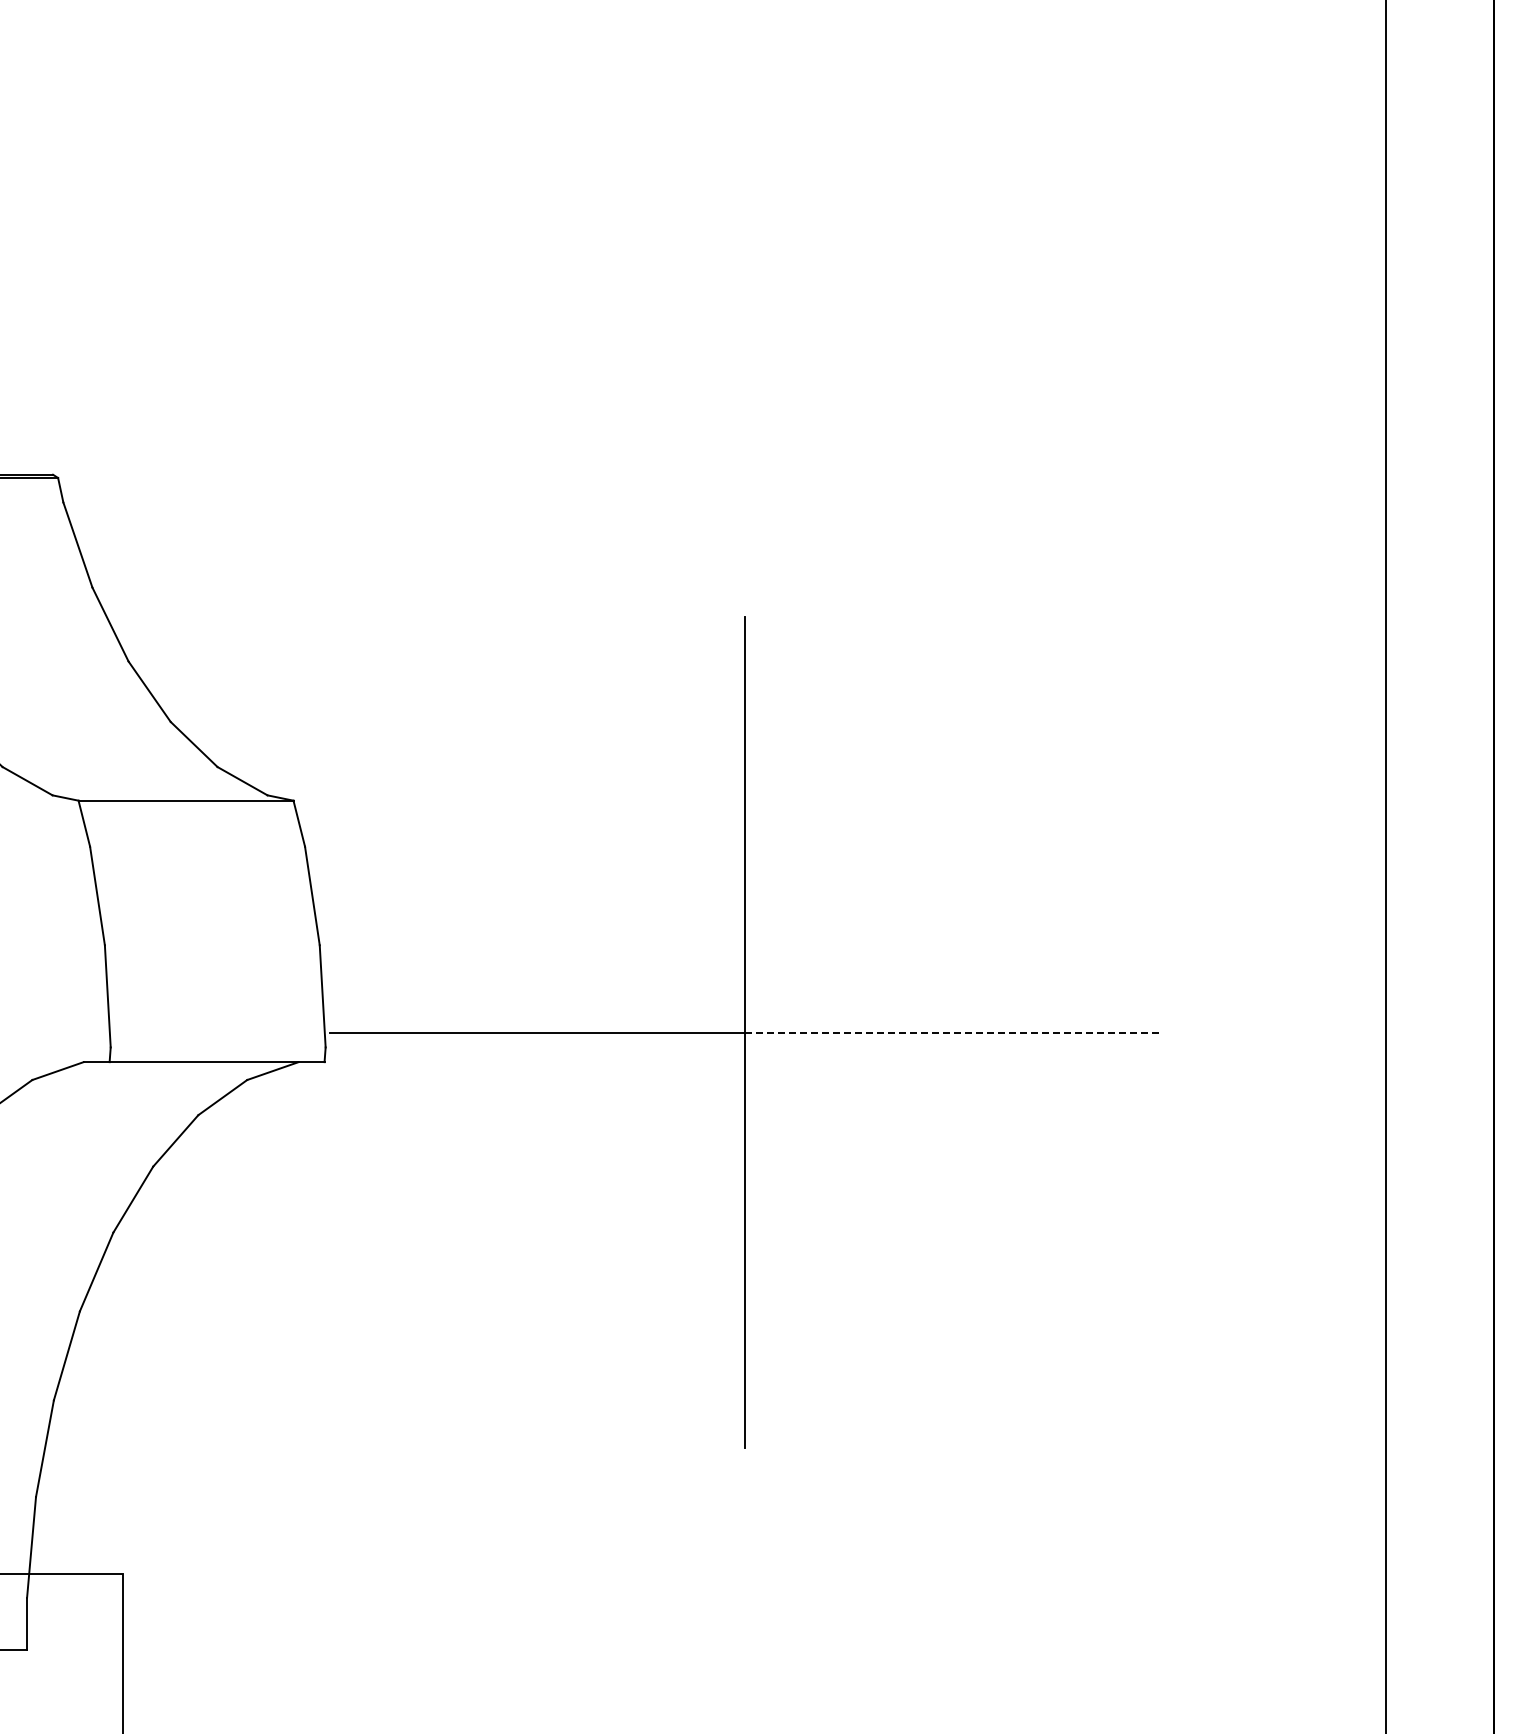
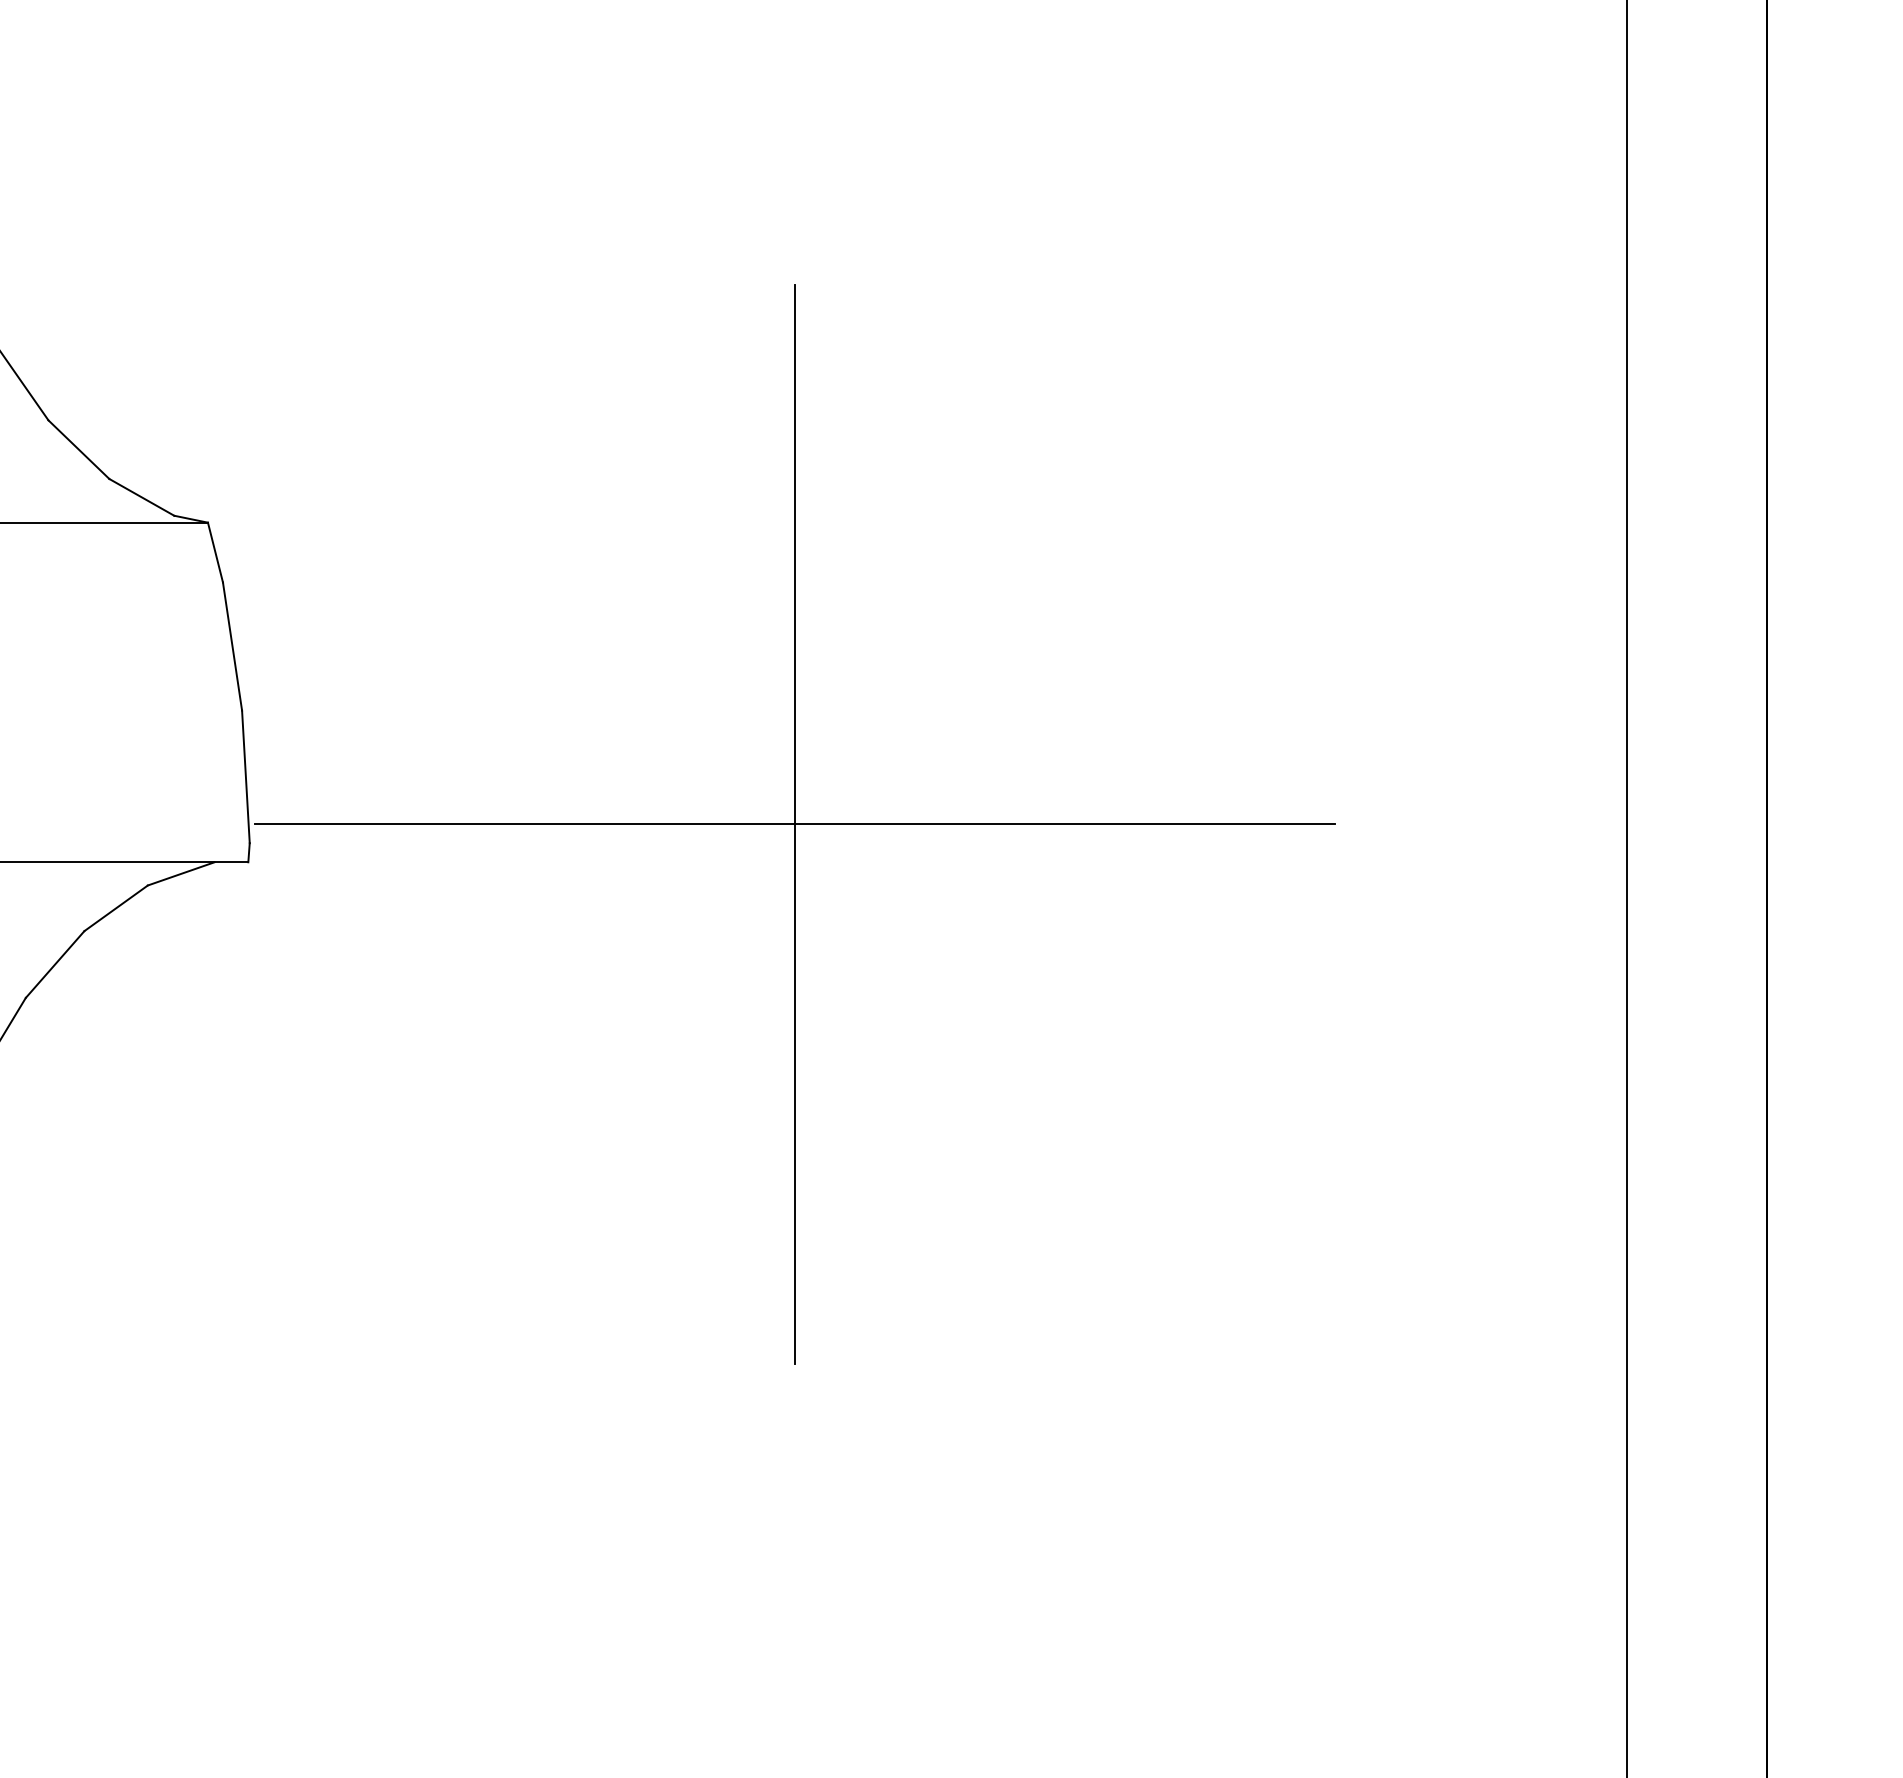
line: (953, 1032) -> (1065, 823), dashed -> solid

